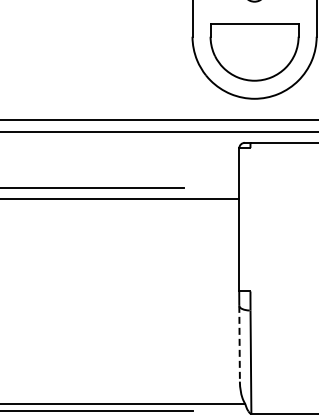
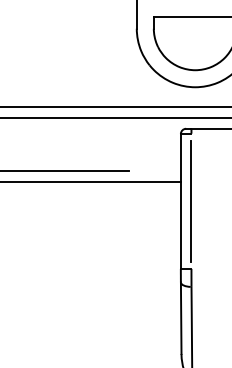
line: (250, 219) -> (191, 201), added
line: (239, 343) -> (181, 318), dashed -> solid

